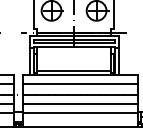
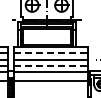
line: (81, 84) -> (51, 53), solid -> dashed
line: (81, 102) -> (51, 65), solid -> dashed

